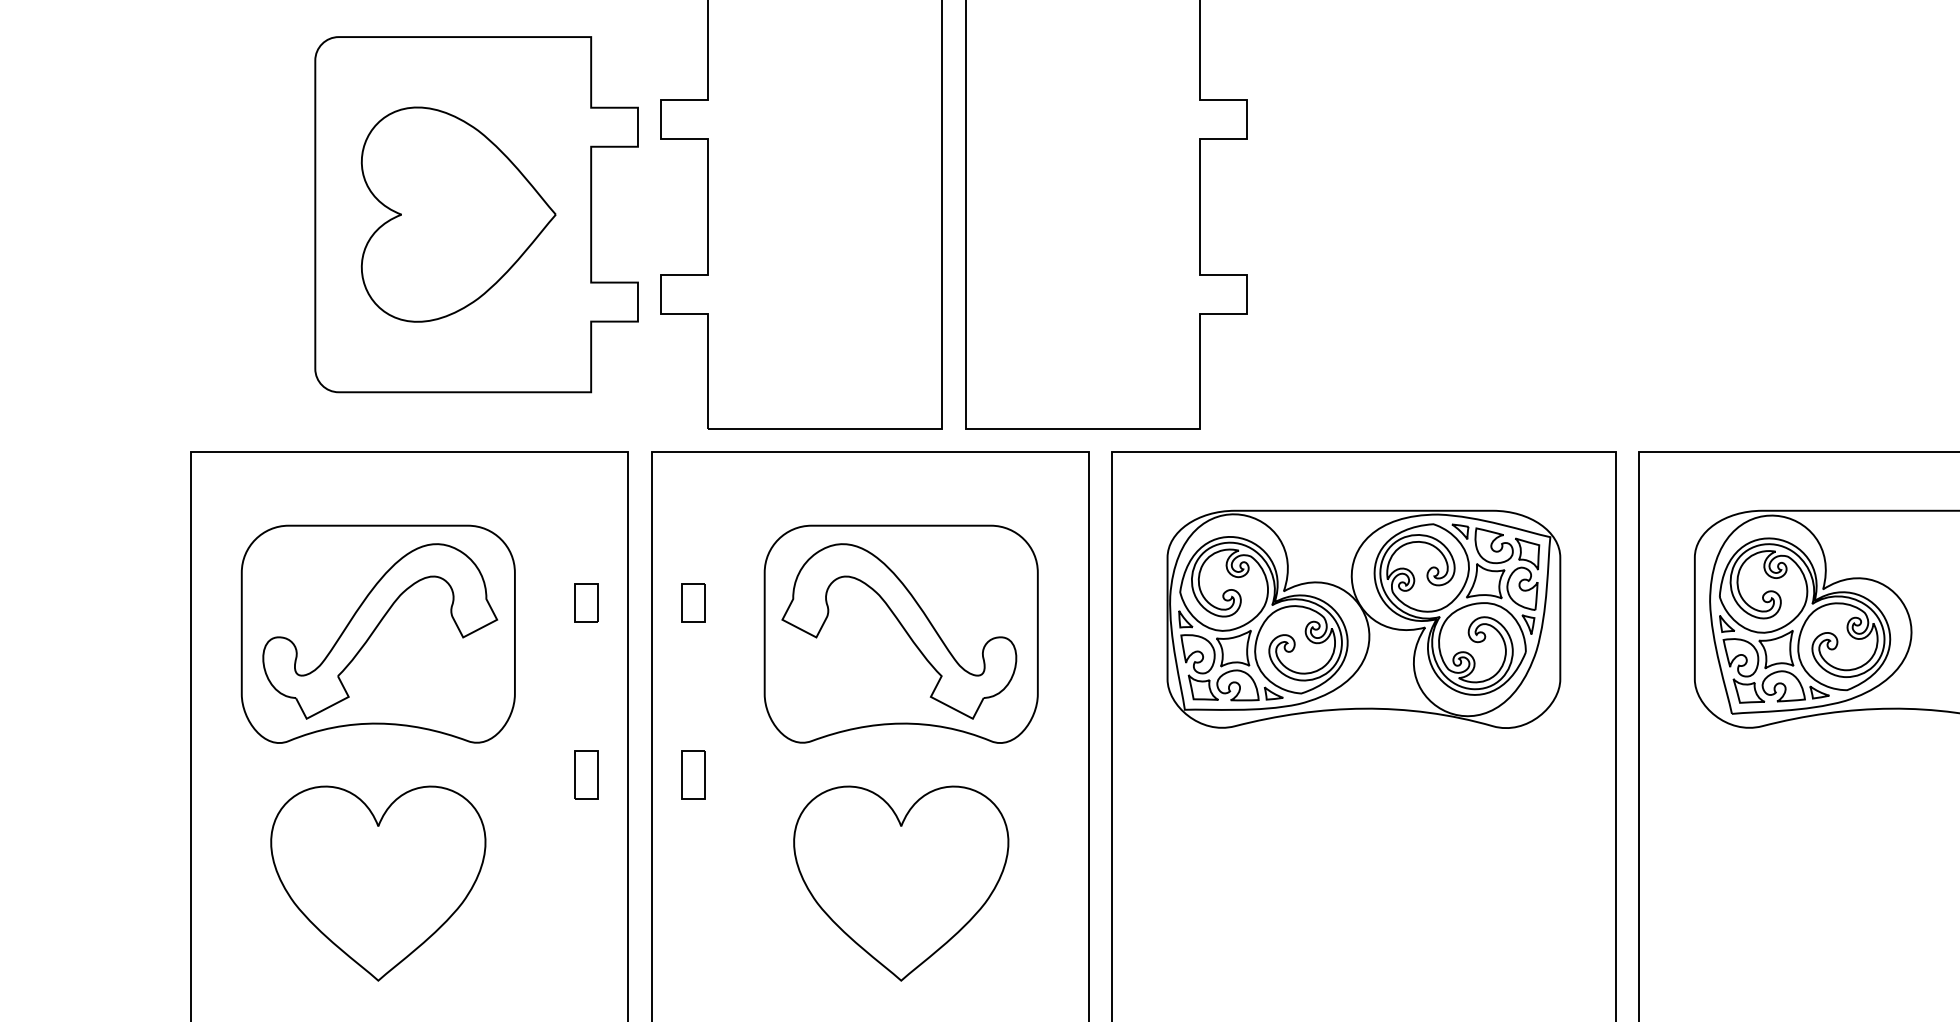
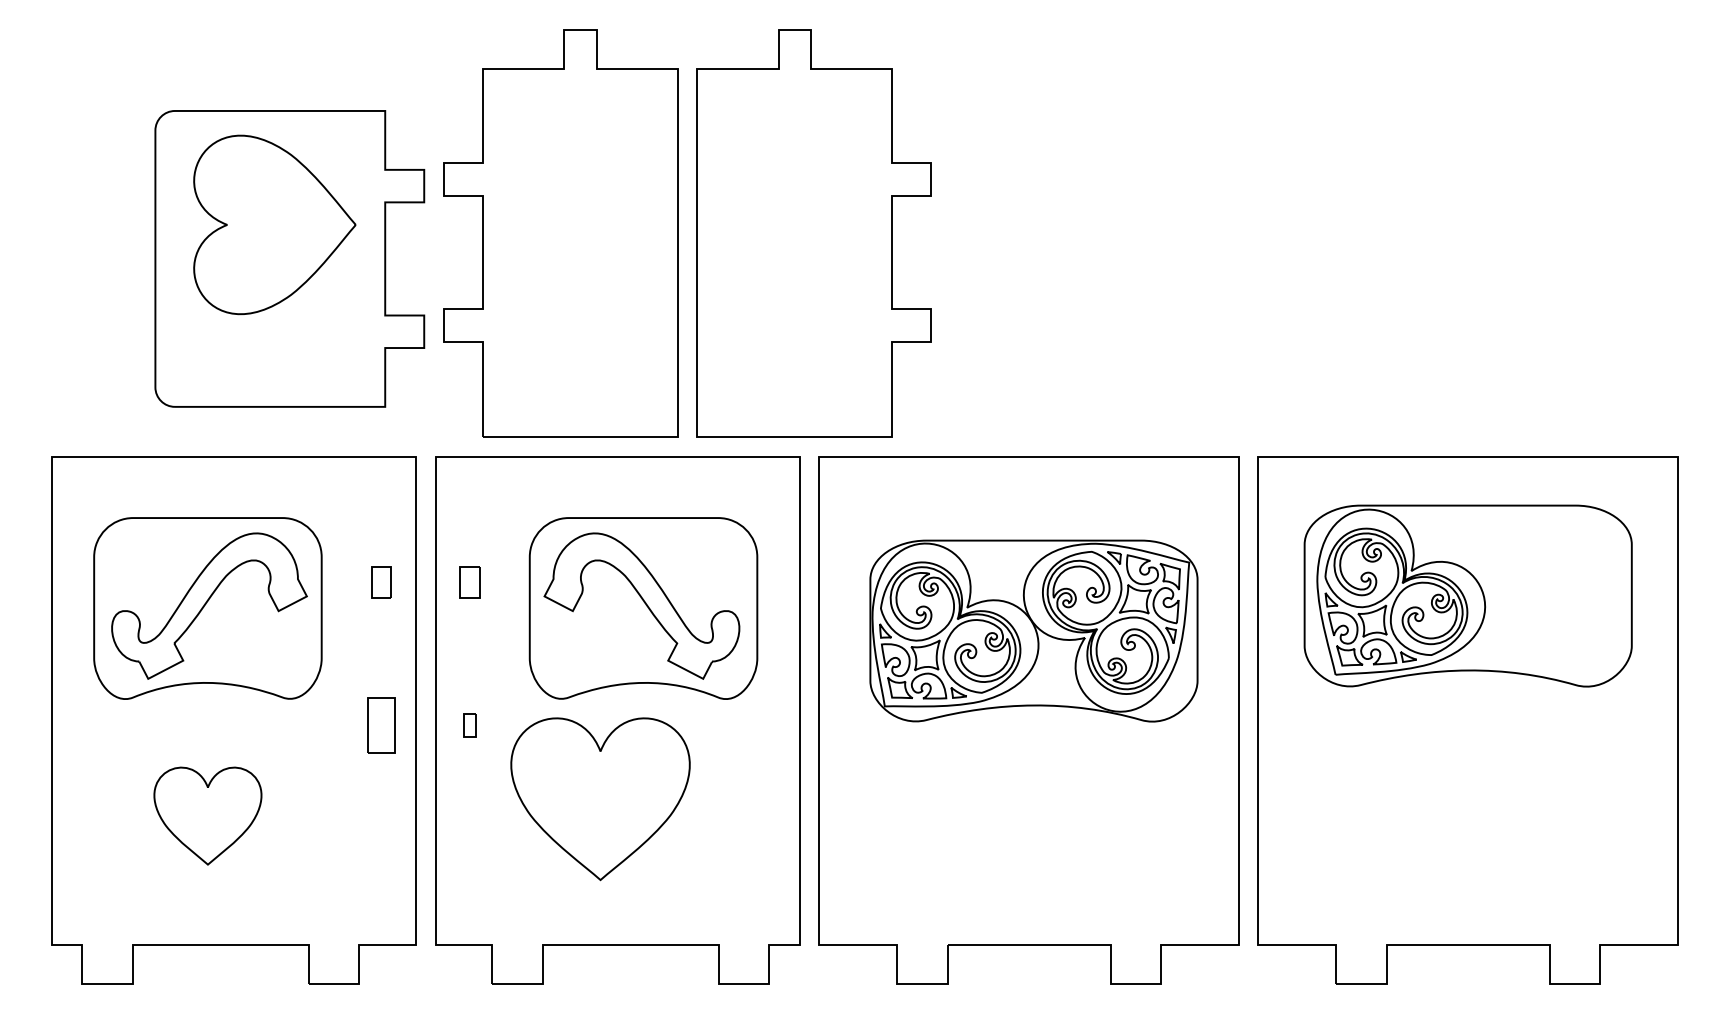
part: (458, 214) -> (274, 224), moved
part: (1363, 618) -> (1033, 630), moved
part: (586, 774) -> (381, 725), size x1.4
part: (692, 774) -> (469, 725), size x0.6
part: (377, 882) -> (207, 815), size x0.6
part: (901, 883) -> (600, 799), moved

